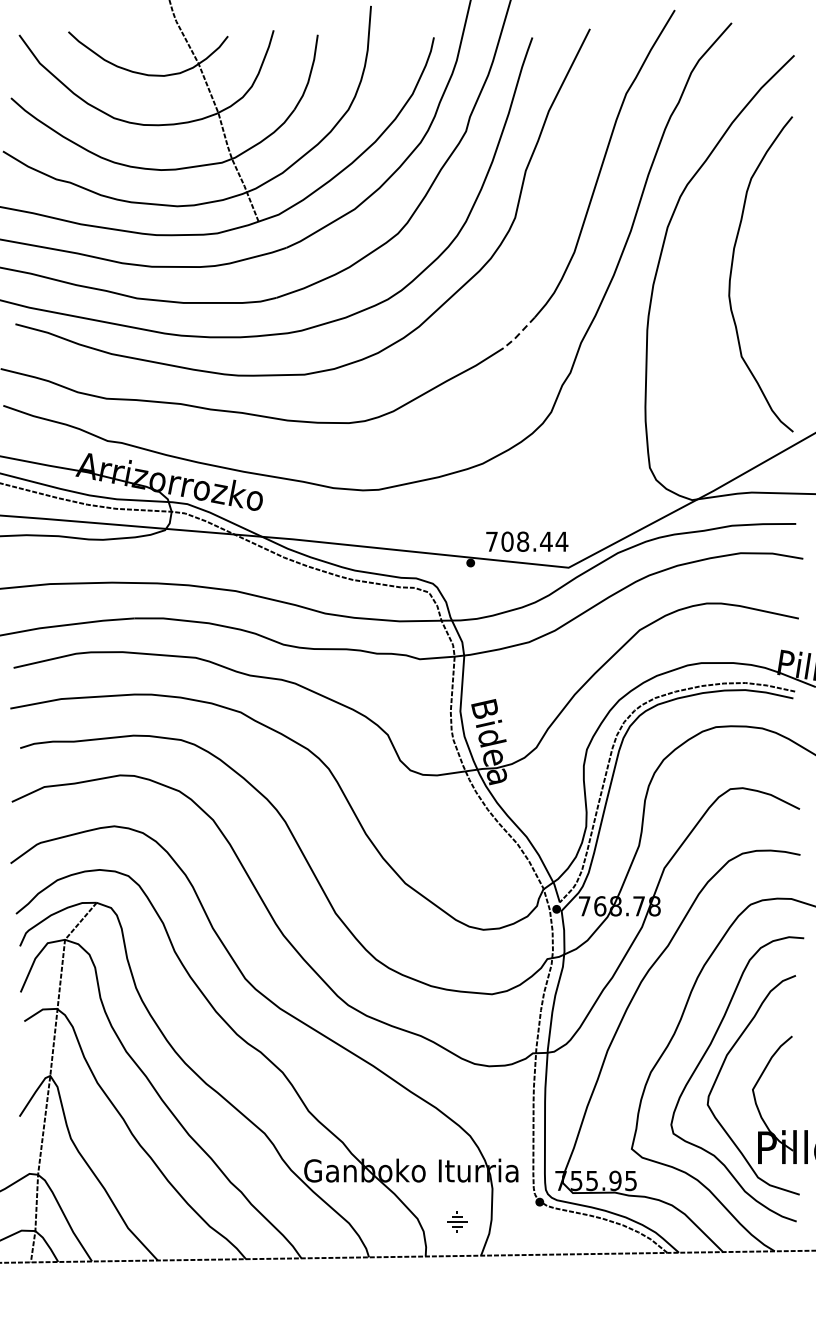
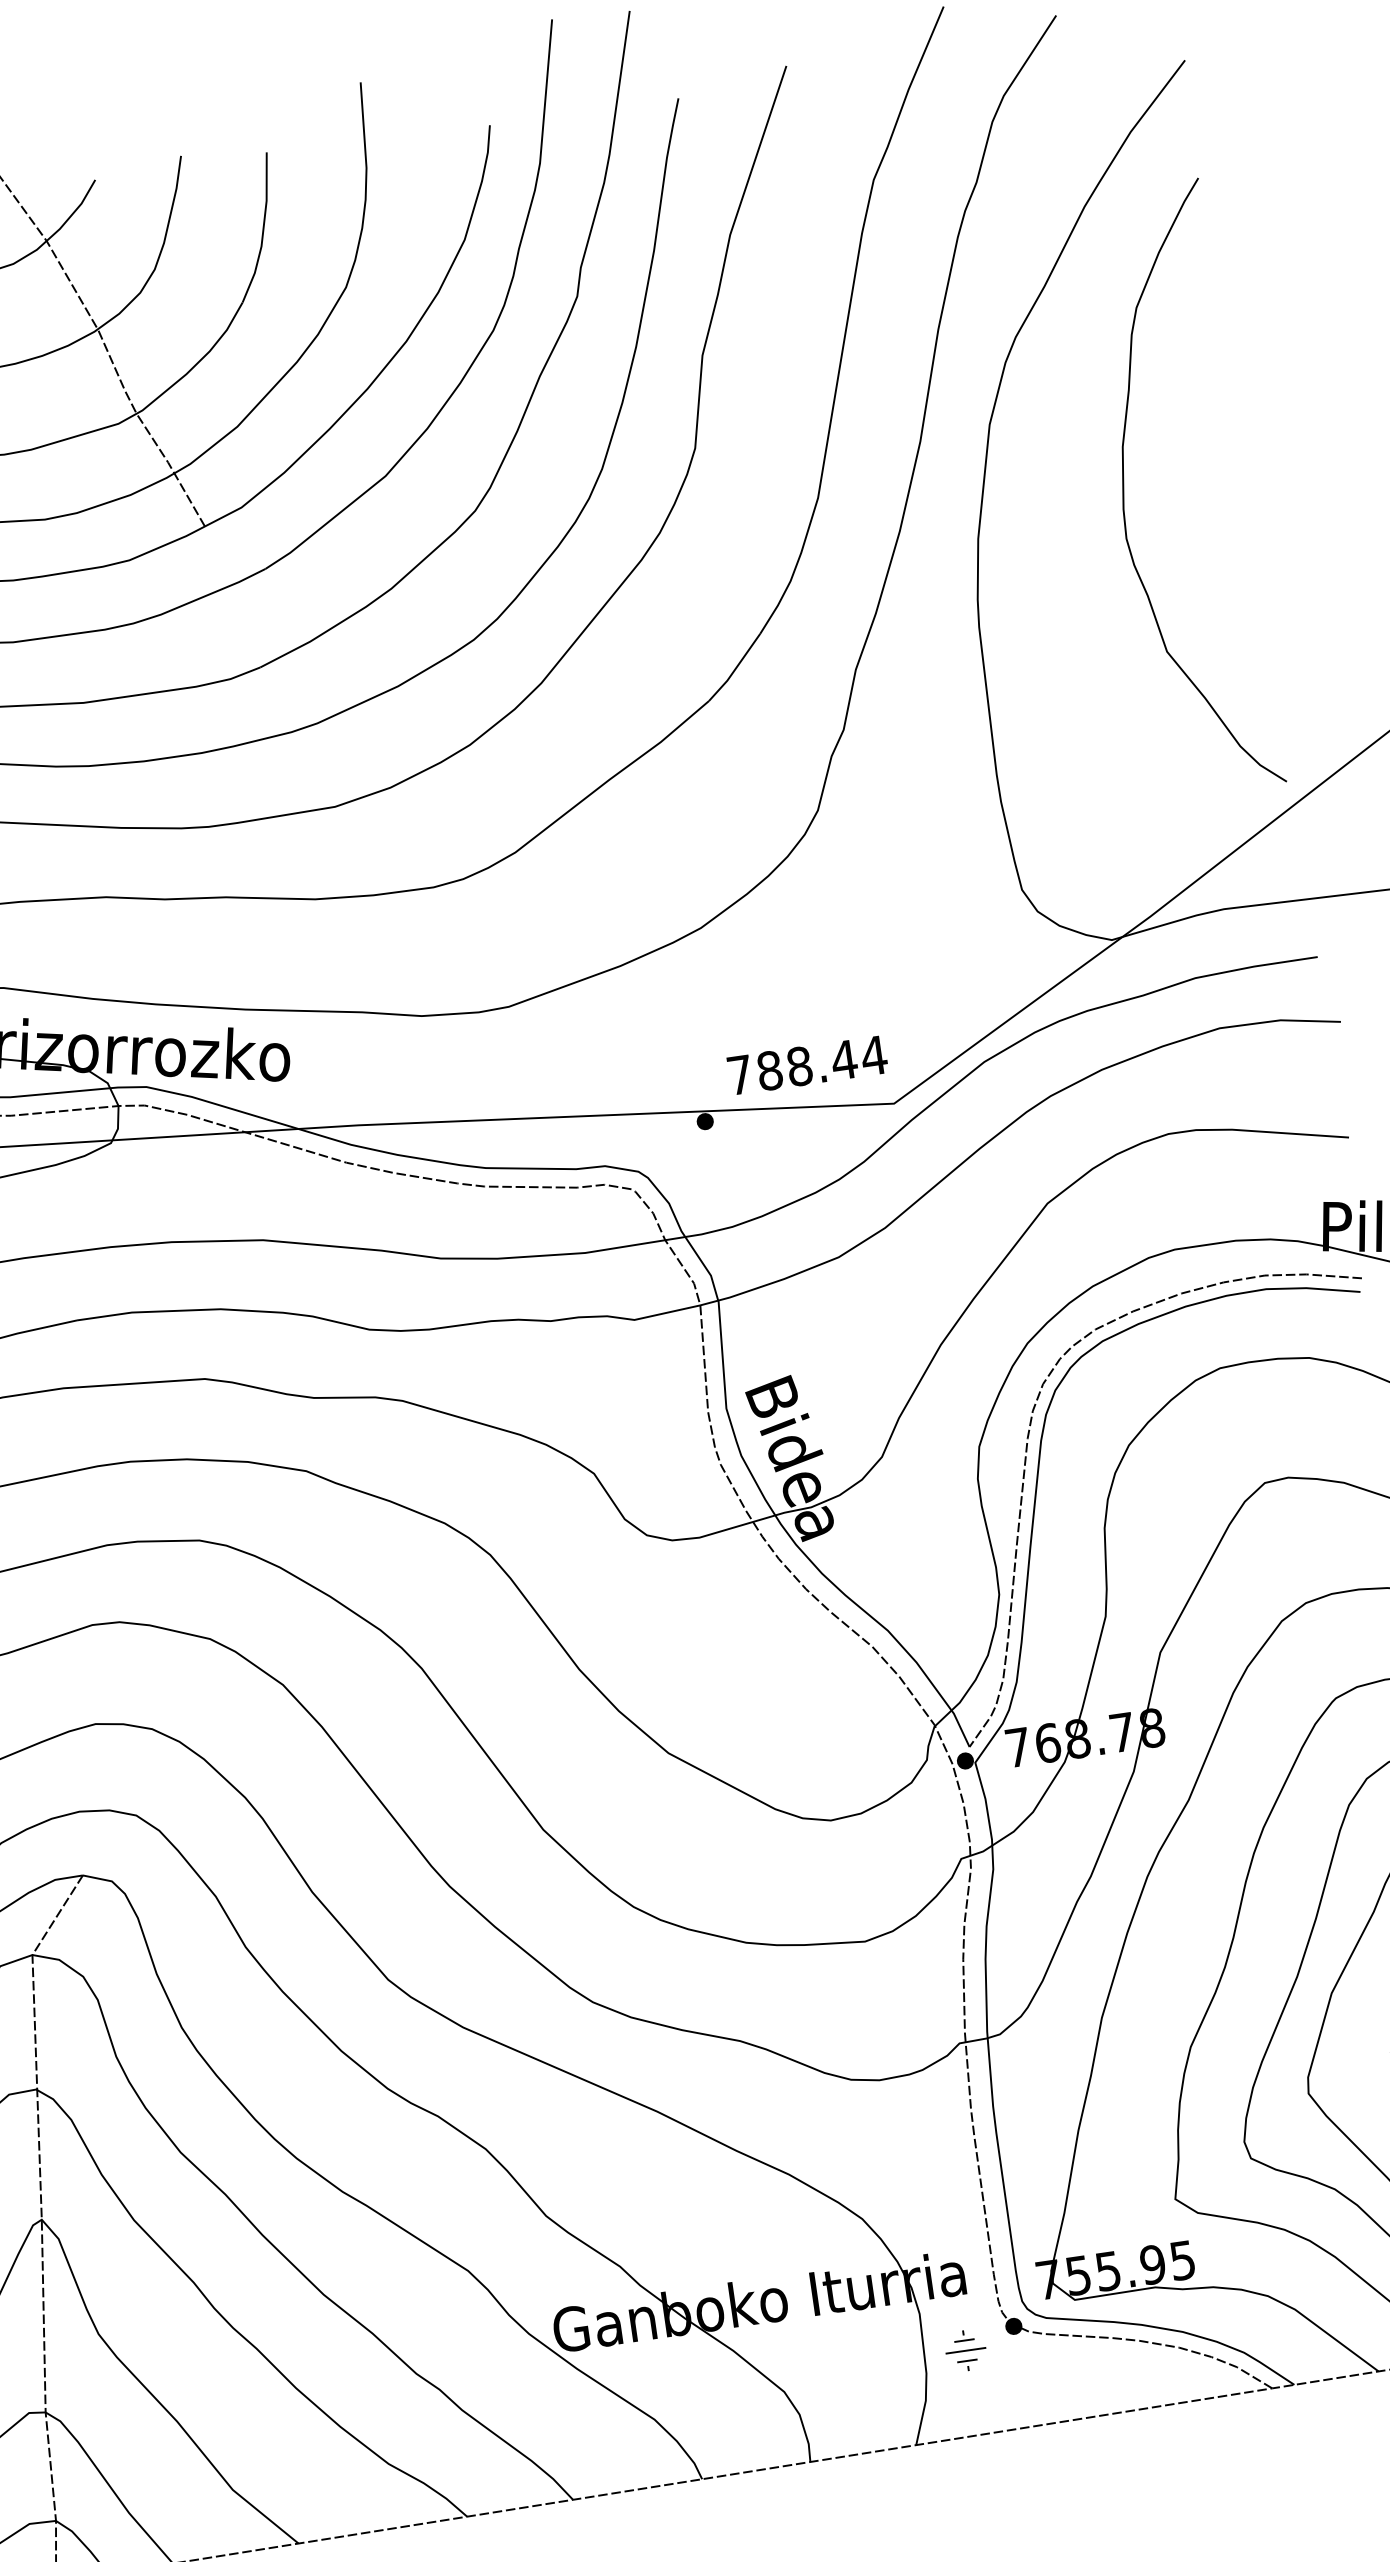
line: (519, 334) -> (735, 670), dashed -> solid
text: (507, 541) -> (769, 1070), 708.44 -> 788.44
part: (457, 1221) -> (965, 2349), moved

